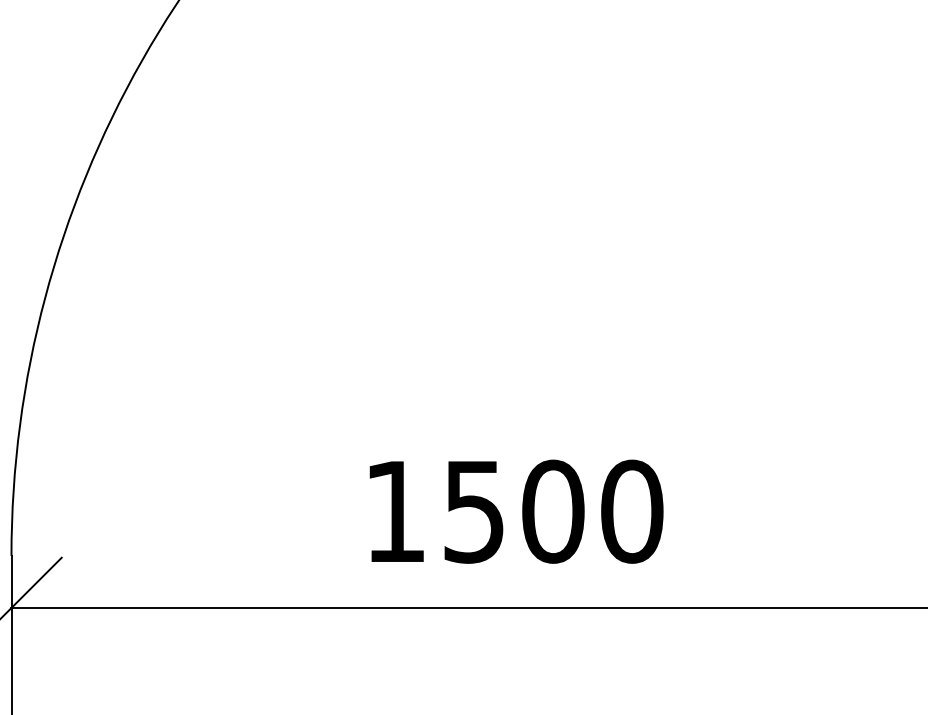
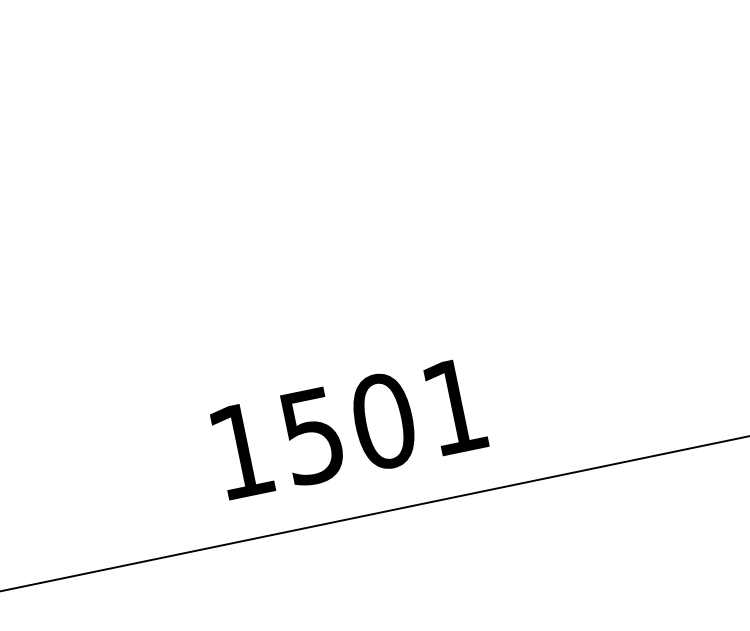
text: (632, 511) -> (455, 406), 1500 -> 1501

